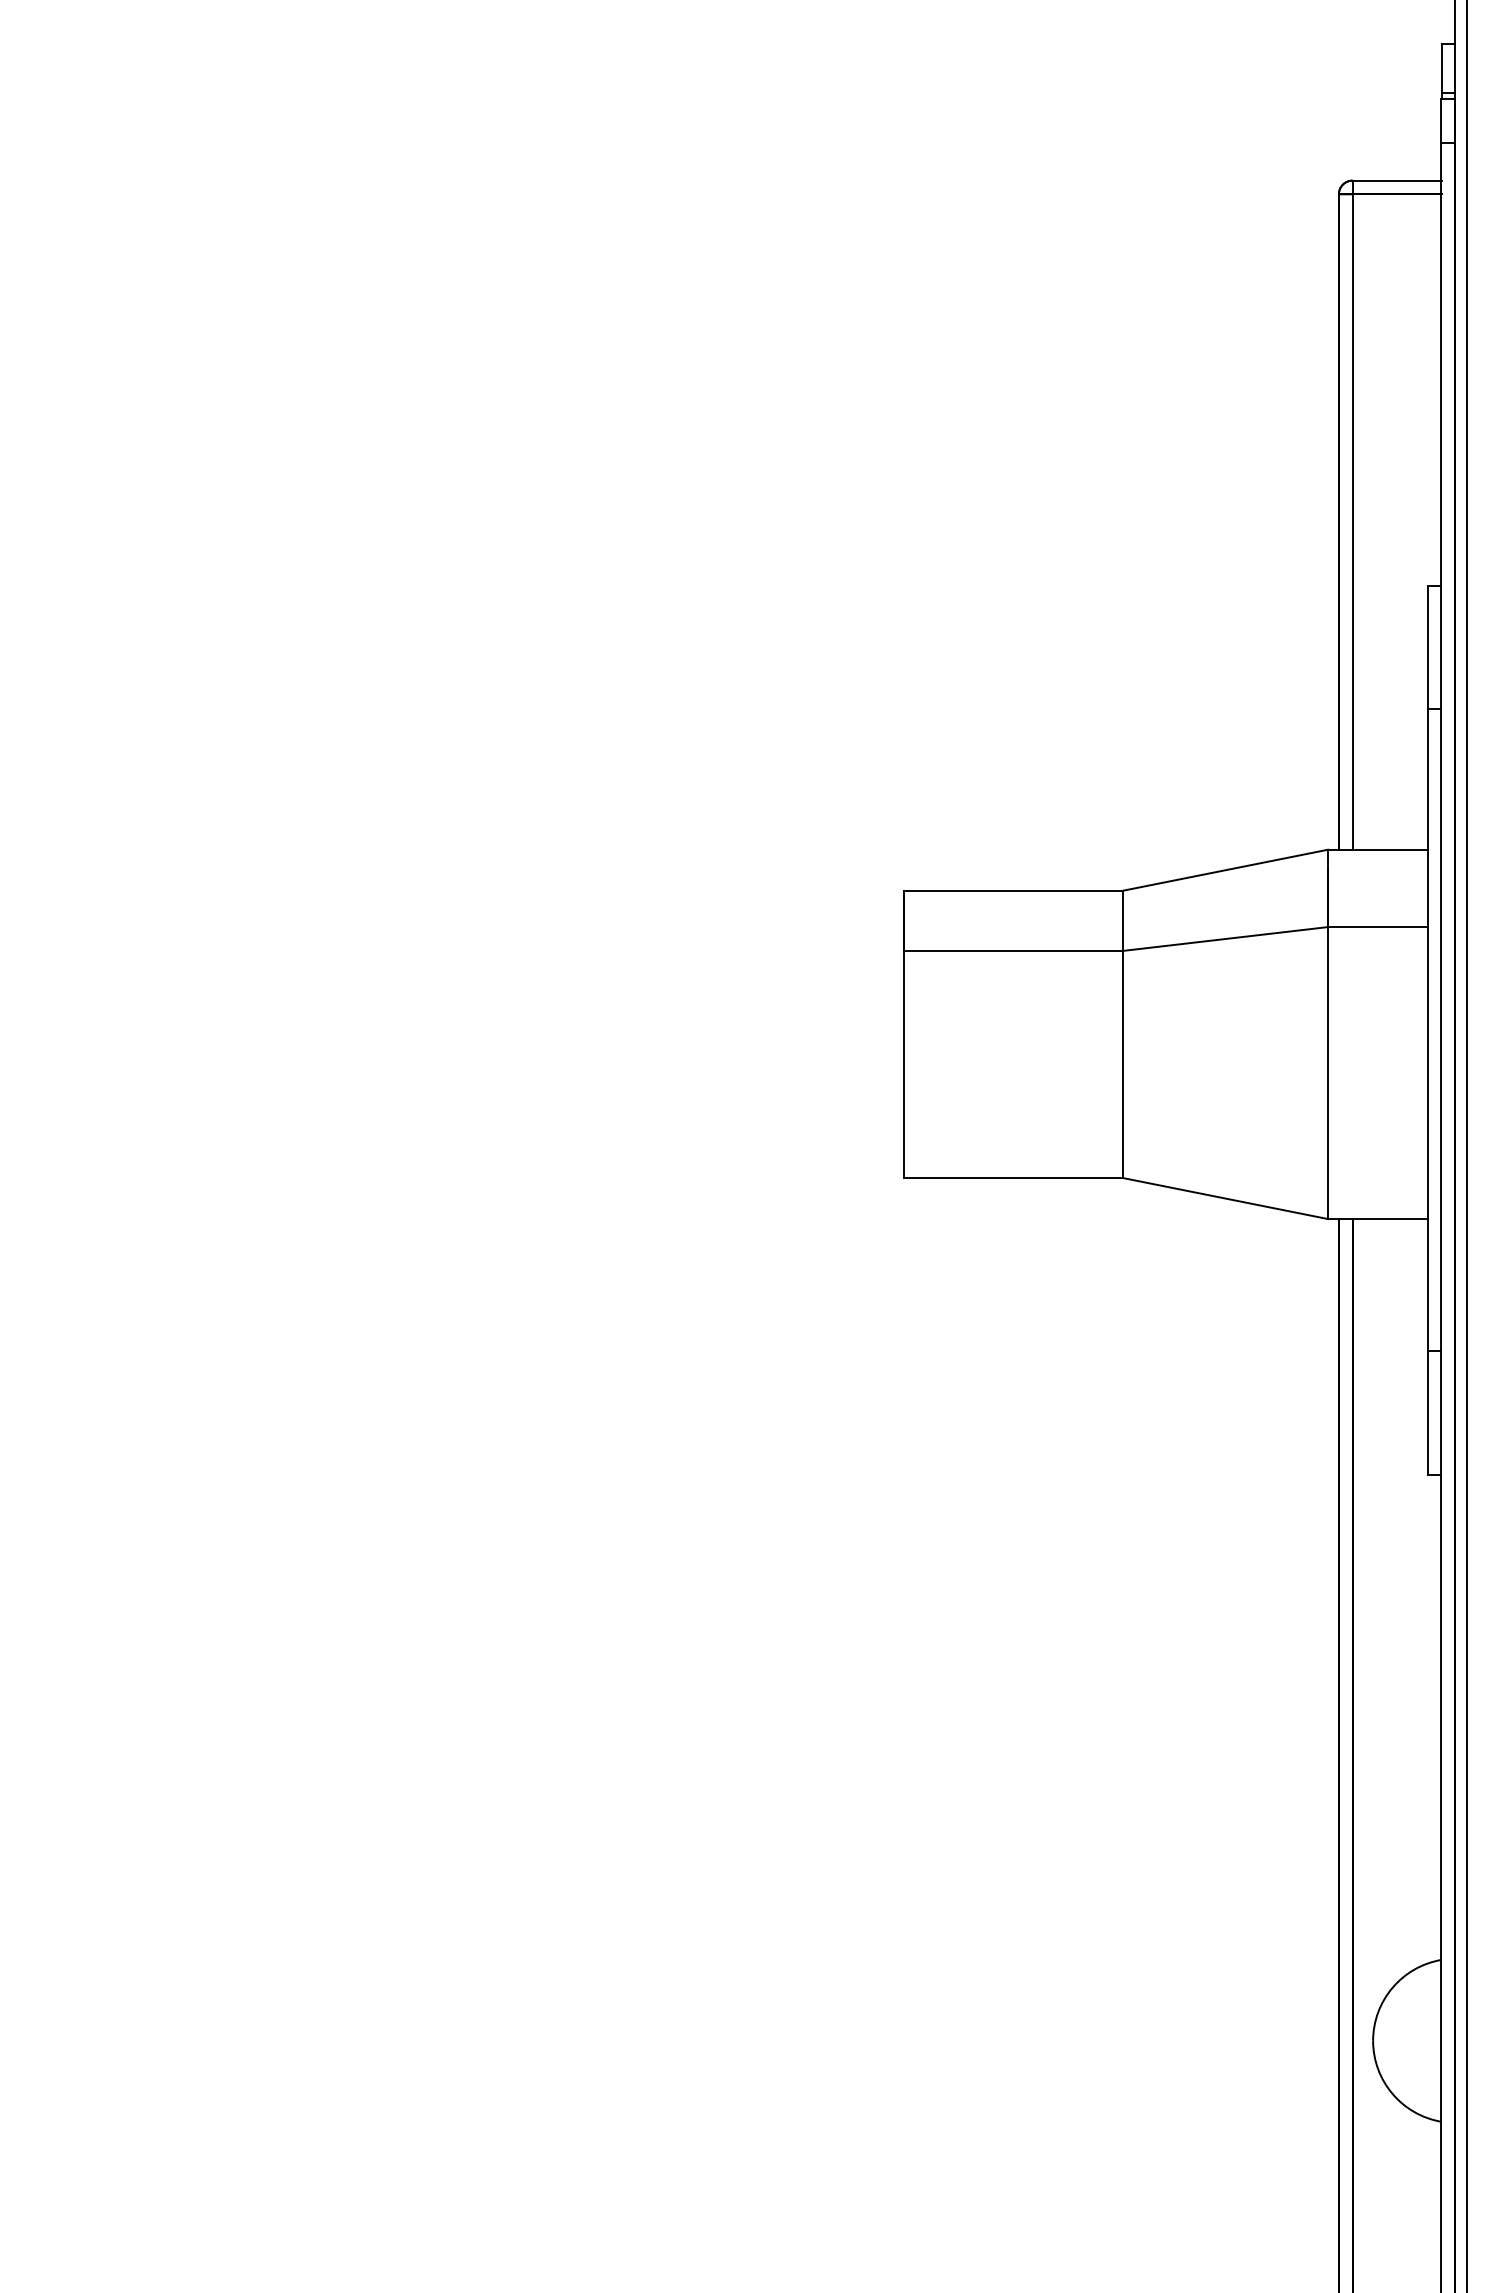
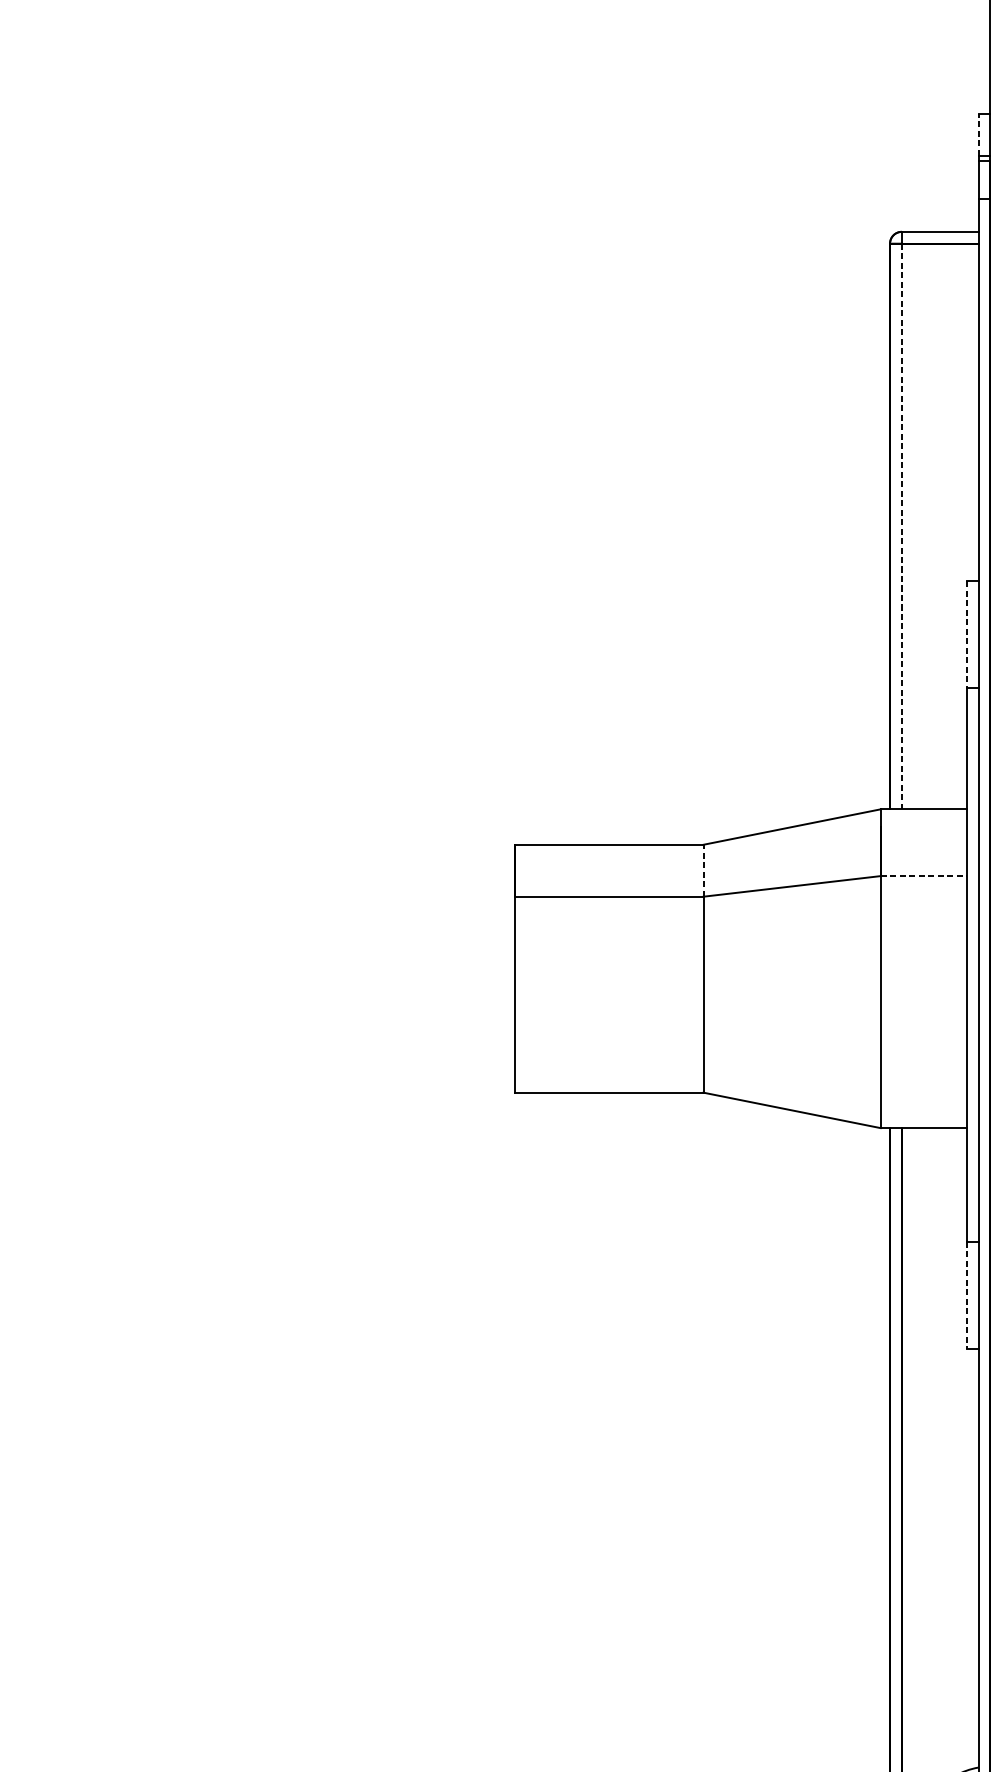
line: (1441, 67) -> (978, 134), solid -> dashed
line: (1352, 522) -> (901, 526), solid -> dashed
line: (1427, 647) -> (966, 634), solid -> dashed
line: (1122, 920) -> (703, 870), solid -> dashed
line: (1377, 927) -> (923, 876), solid -> dashed
line: (1427, 1412) -> (966, 1295), solid -> dashed

